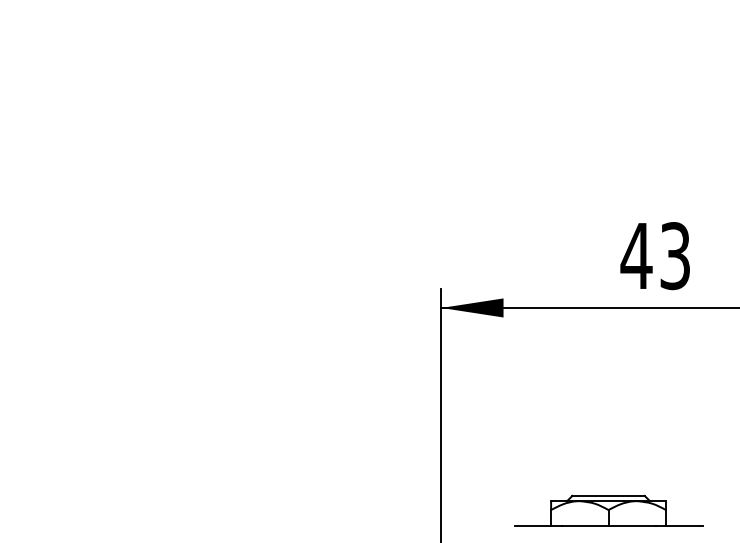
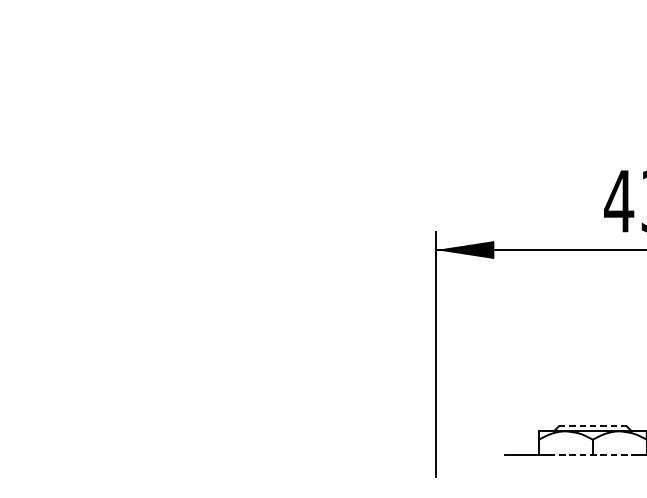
line: (609, 495) -> (593, 426), solid -> dashed
line: (608, 526) -> (592, 455), solid -> dashed

